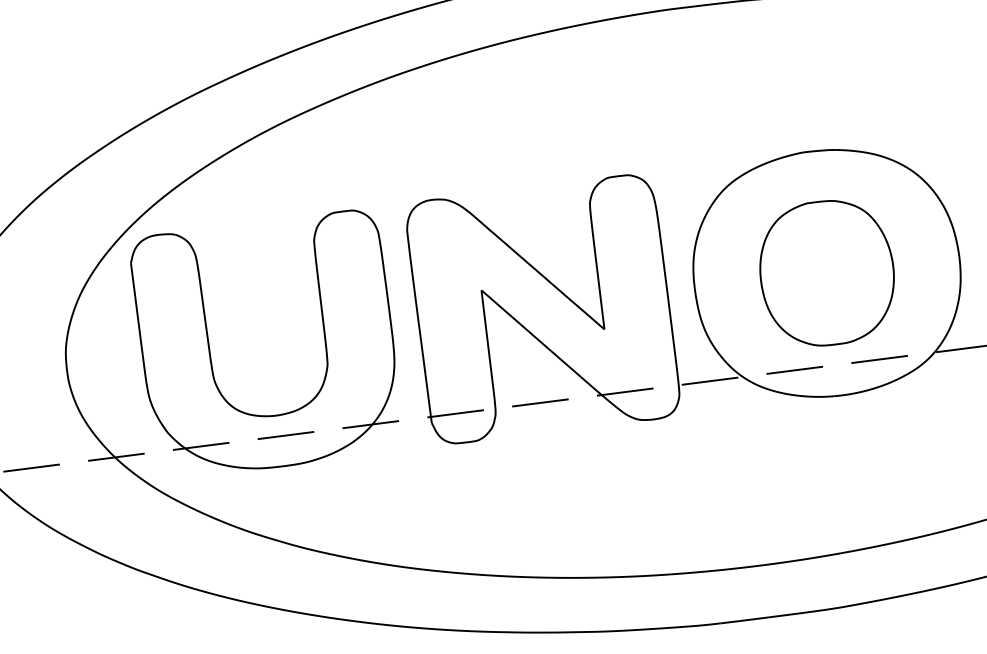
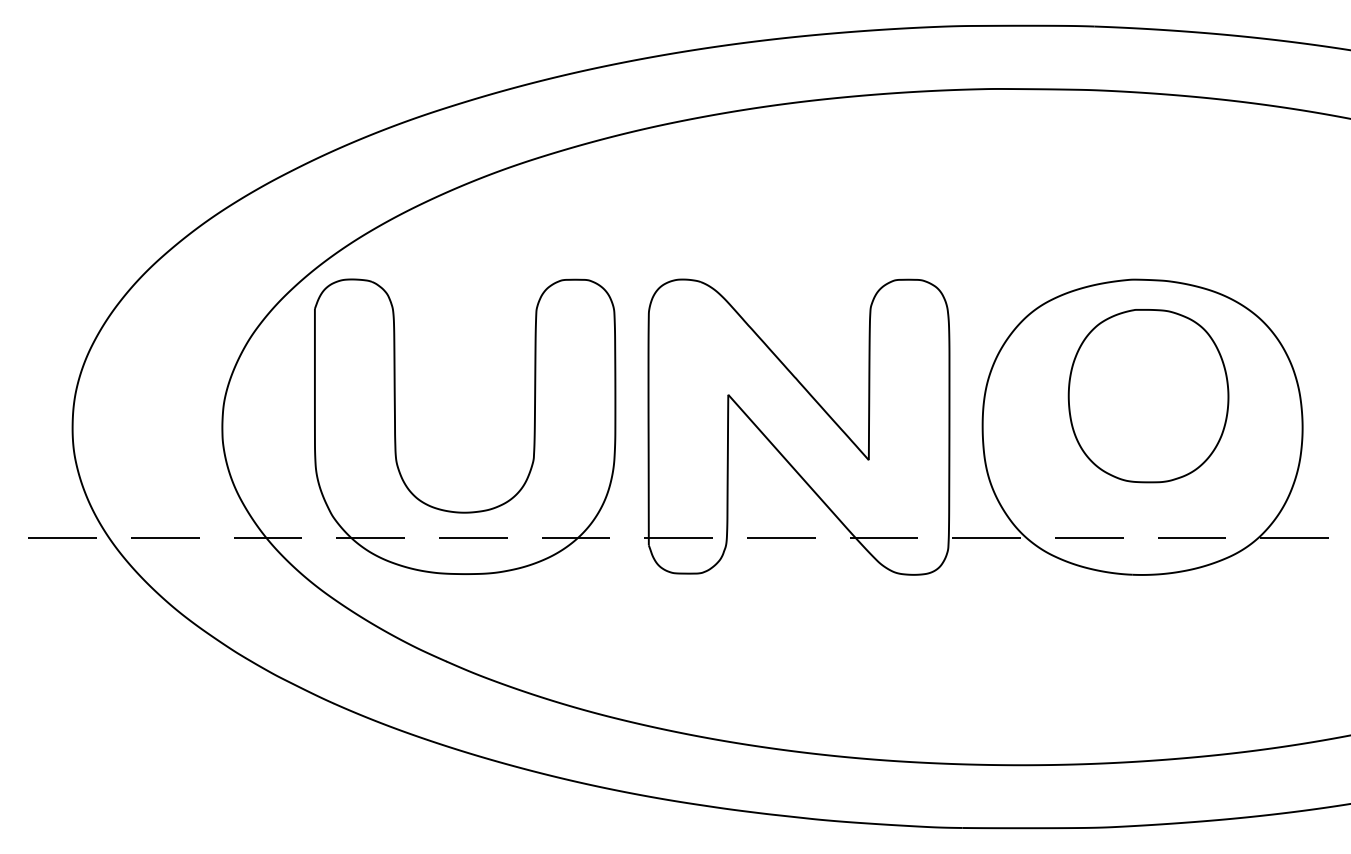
part: (827, 273) -> (1148, 396), moved

